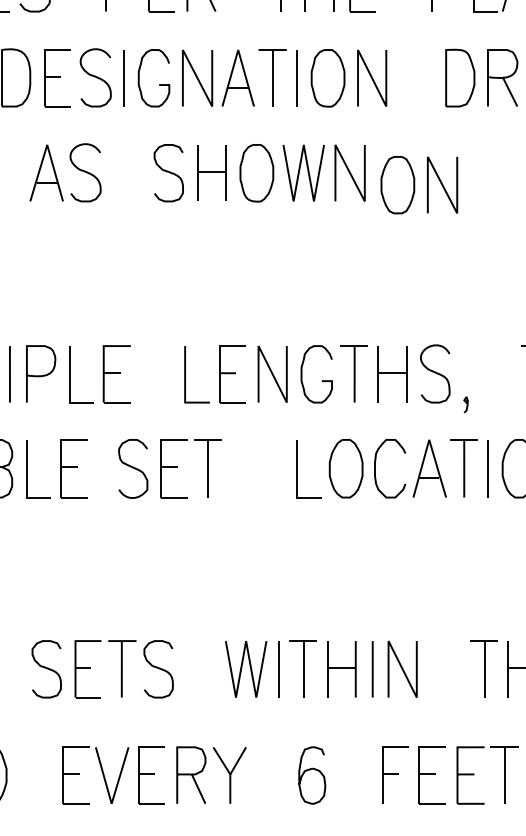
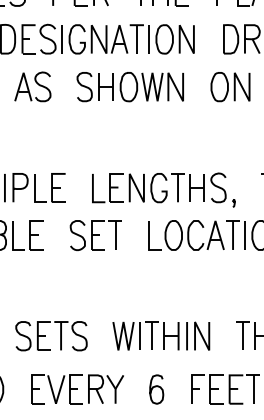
part: (419, 186) -> (230, 87), moved
part: (168, 468) -> (95, 235), moved

